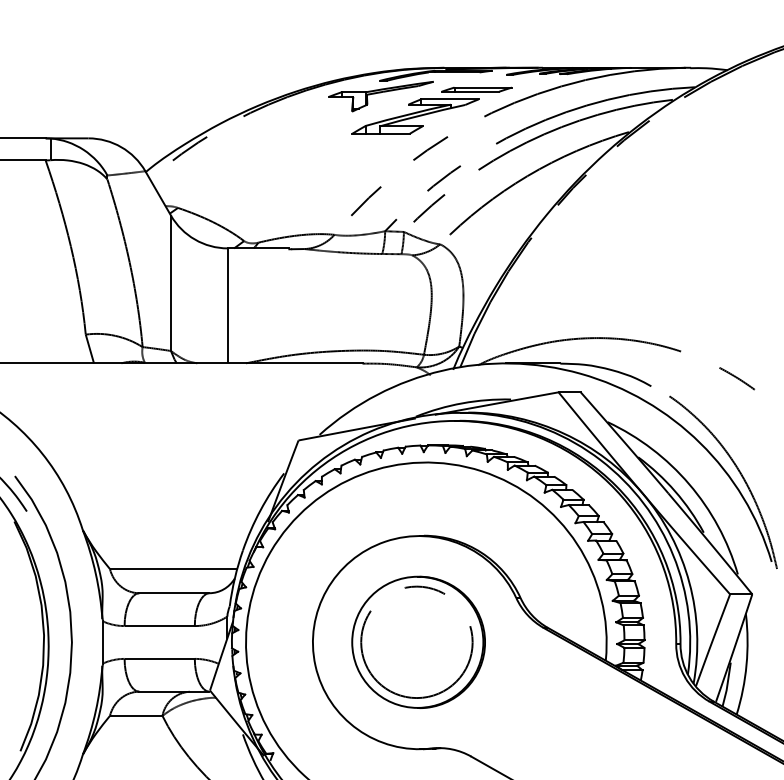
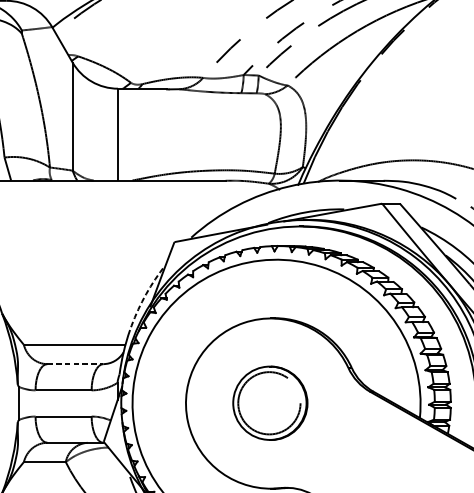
arc: (260, 510) -> (144, 298), solid -> dashed
line: (174, 593) -> (75, 364), solid -> dashed
part: (418, 641) -> (270, 402), size x0.7

